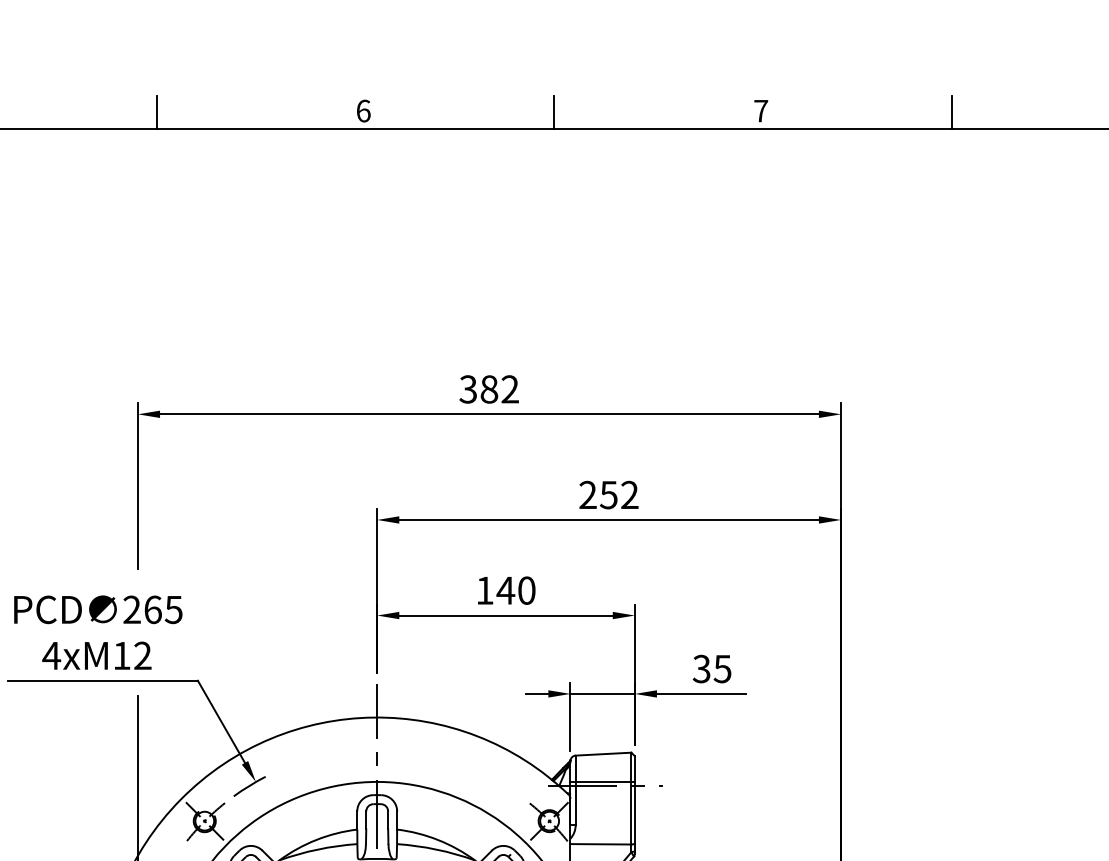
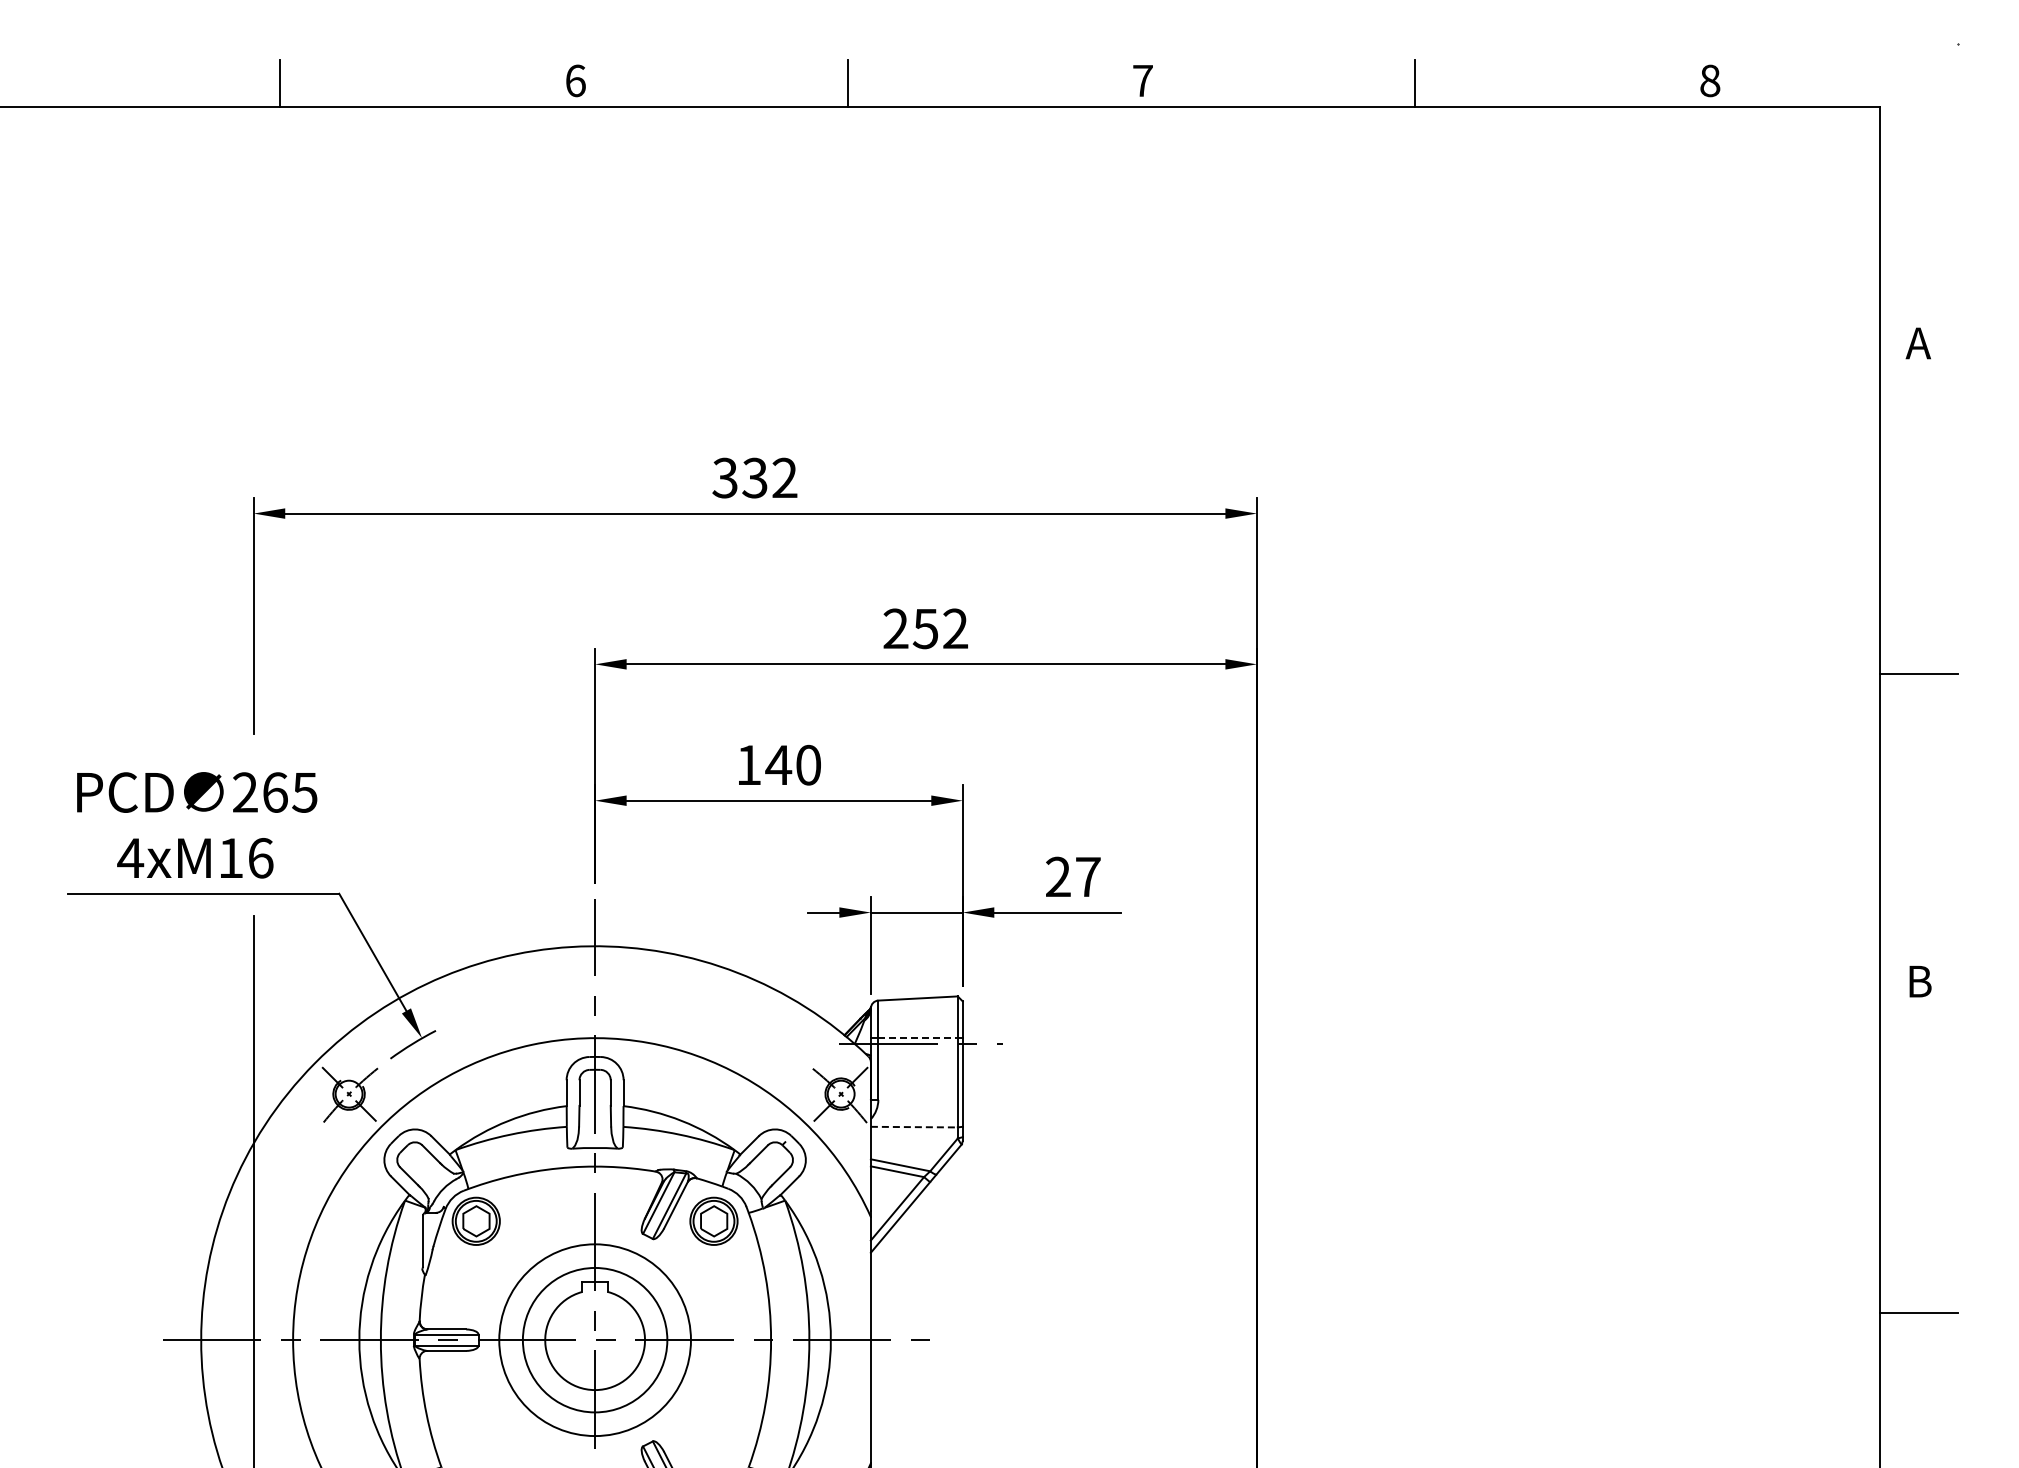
text: (488, 389) -> (754, 477), 382 -> 332
text: (142, 656) -> (260, 858), 4xM12 -> 4xM16
text: (711, 669) -> (1072, 877), 35 -> 27
line: (603, 782) -> (918, 1038), solid -> dashed
line: (601, 844) -> (914, 1127), solid -> dashed

